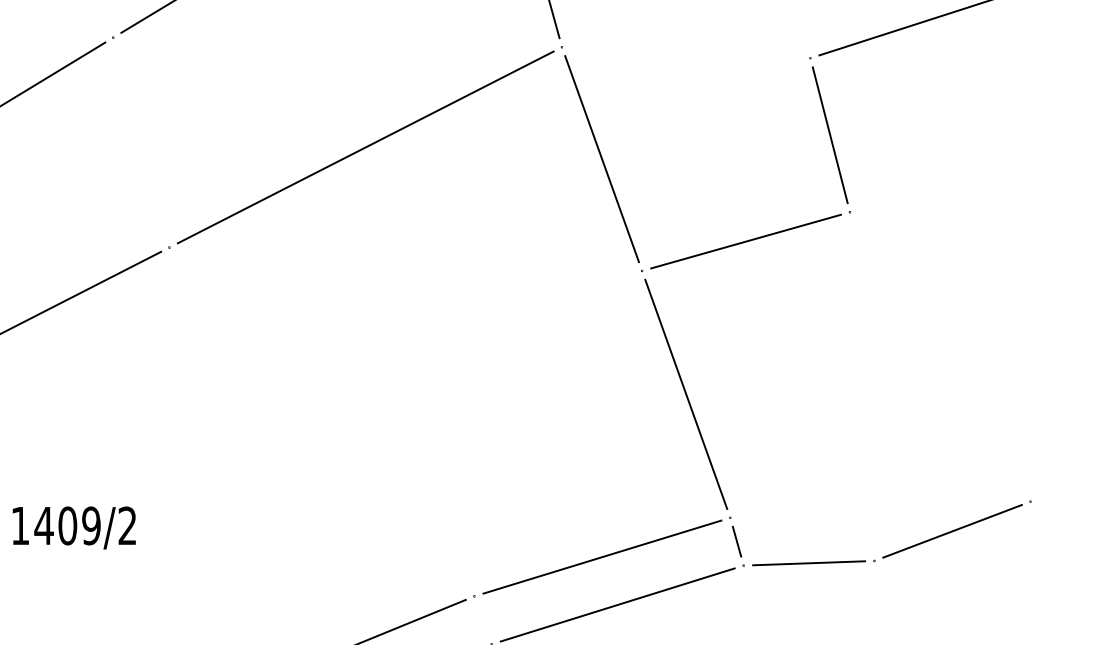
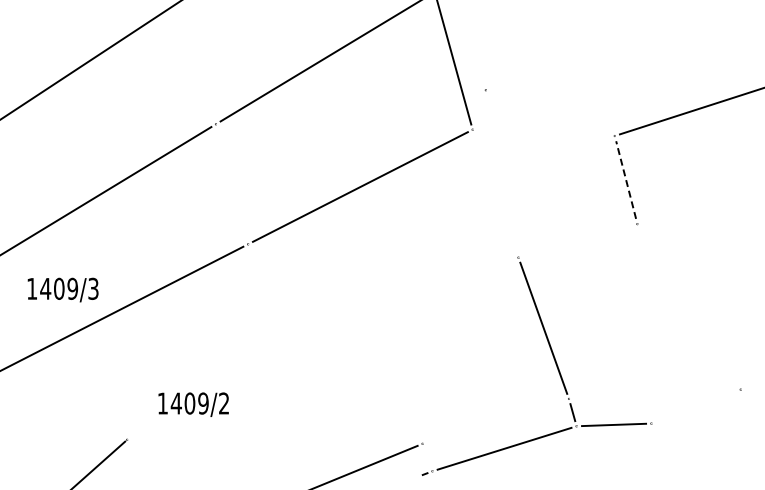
line: (830, 134) -> (626, 179), solid -> dashed
line: (601, 158) -> (495, 193), removed
line: (745, 240) -> (577, 240), removed
line: (951, 531) -> (695, 406), removed
line: (601, 557) -> (495, 421), removed

